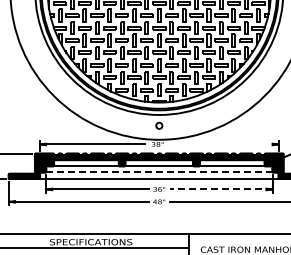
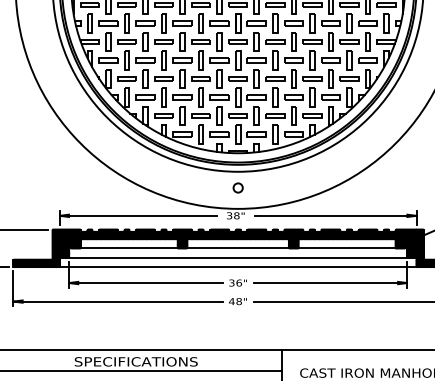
line: (224, 144) -> (335, 215), added
line: (158, 172) -> (236, 257), dashed -> solid
line: (220, 189) -> (329, 283), dashed -> solid

